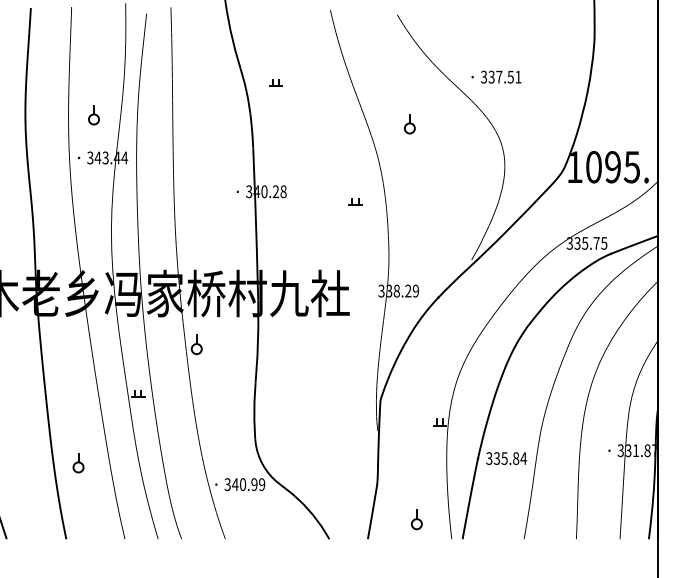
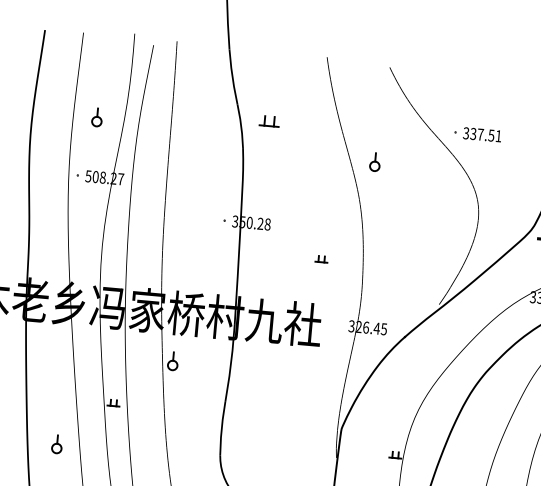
part: (275, 82) -> (269, 120), size x1.6
part: (93, 115) -> (96, 117), moved
part: (409, 124) -> (374, 162), moved
text: (107, 157) -> (104, 177), 343.44 -> 508.27
text: (256, 191) -> (242, 221), 340.28 -> 350.28
part: (355, 201) -> (321, 258), moved
text: (402, 290) -> (371, 327), 338.29 -> 326.45
part: (78, 463) -> (57, 444), moved

